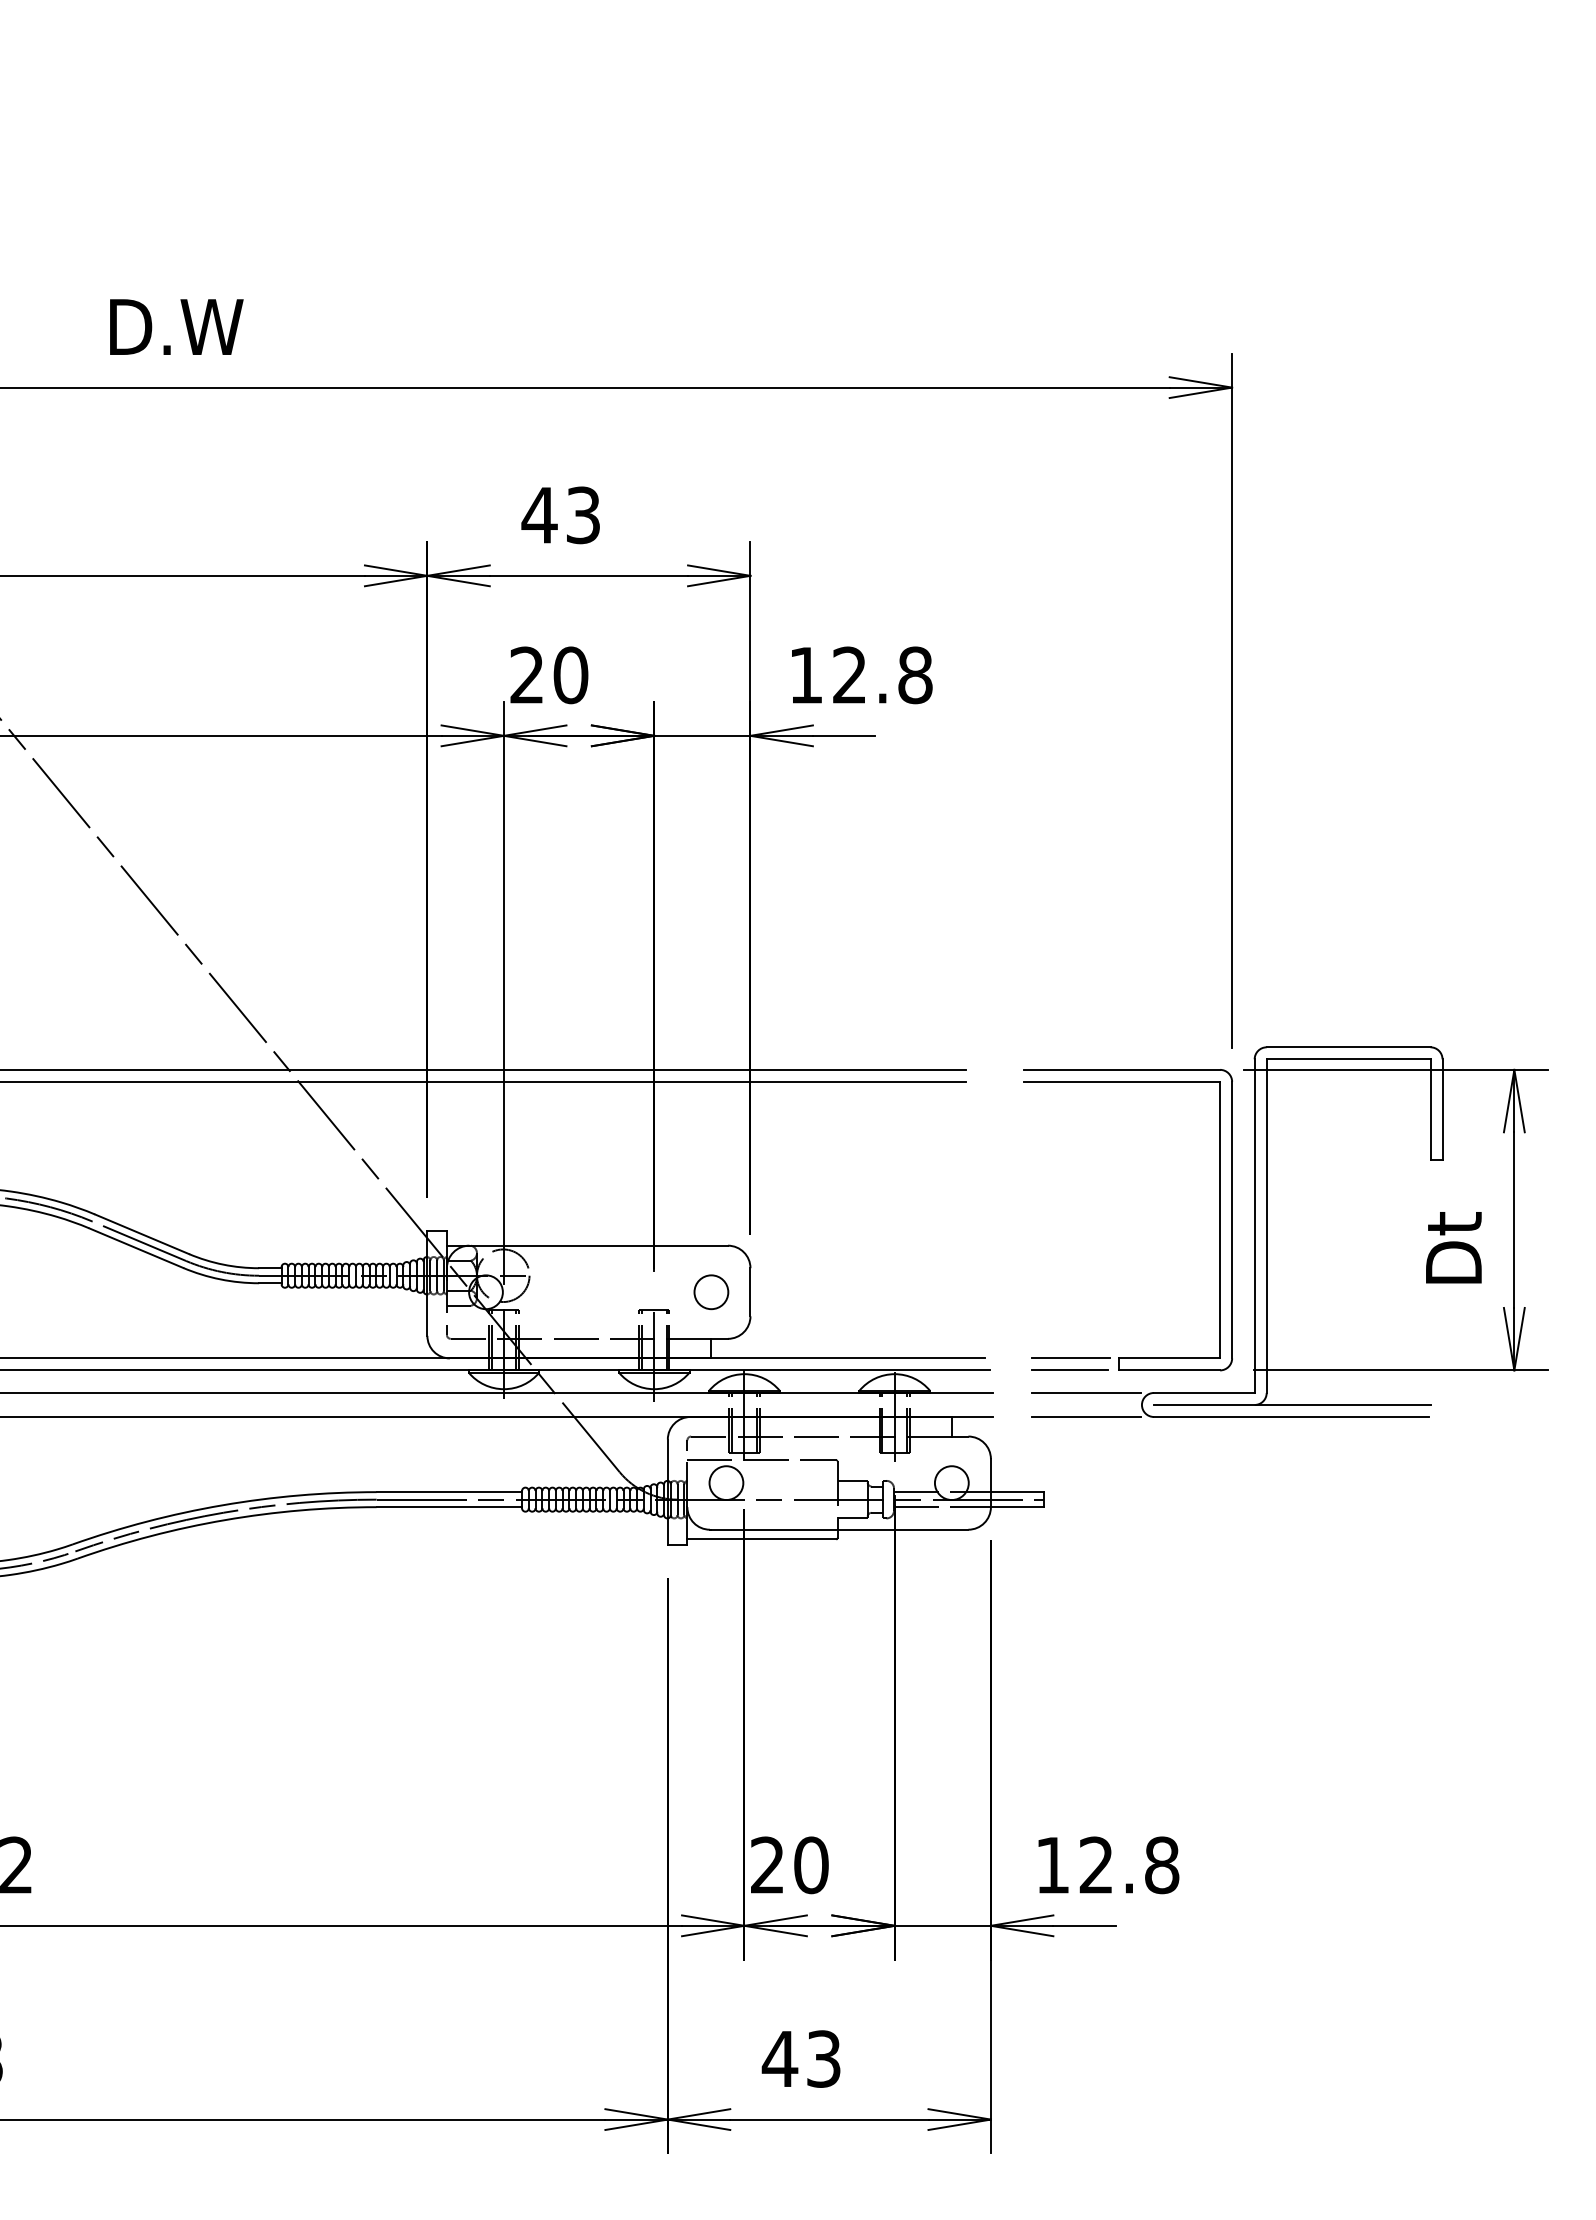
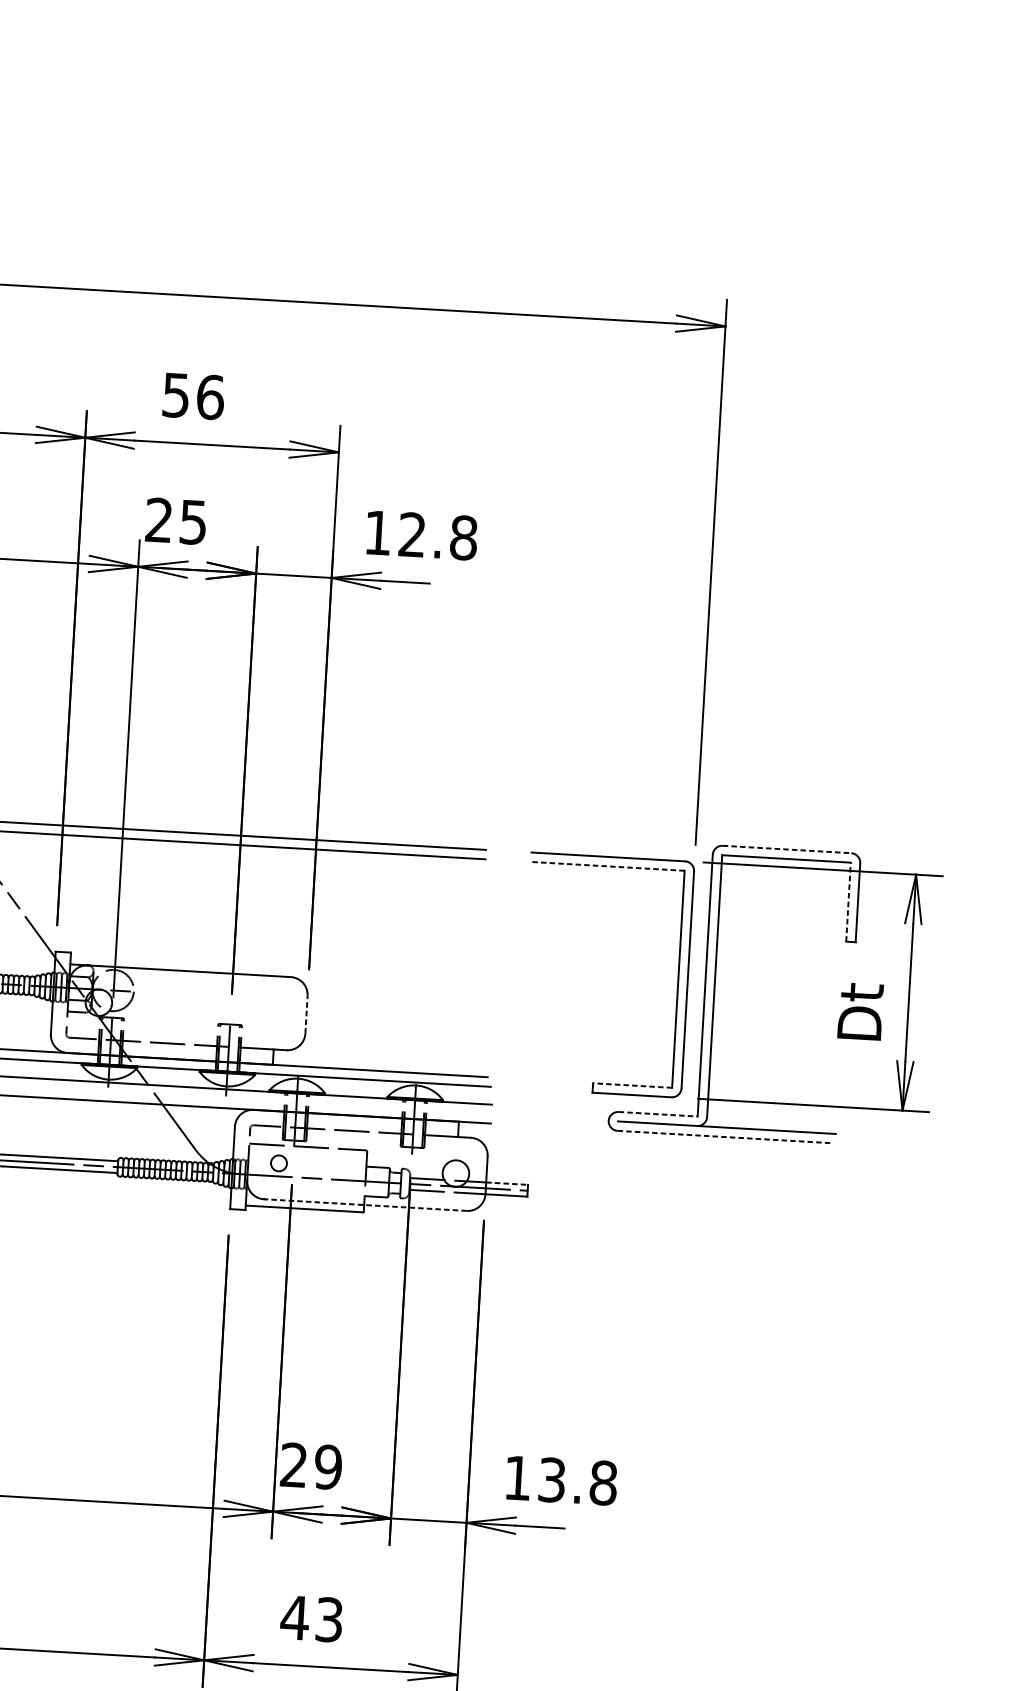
text: (561, 515) -> (193, 396), 43 -> 56
text: (570, 675) -> (193, 522), 20 -> 25
line: (1348, 1047) -> (786, 849), solid -> dashed
line: (1122, 1081) -> (608, 866), solid -> dashed
line: (1430, 1109) -> (848, 902), solid -> dashed
line: (750, 1291) -> (306, 1014), solid -> dashed
circle: (711, 1292) -> (275, 1013), removed
line: (1070, 1358) -> (554, 1081), removed
line: (1169, 1358) -> (632, 1085), solid -> dashed
line: (1069, 1369) -> (553, 1089), removed
line: (1086, 1392) -> (565, 1108), removed
line: (1204, 1392) -> (658, 1113), solid -> dashed
line: (1086, 1417) -> (564, 1128), removed
line: (1291, 1417) -> (725, 1137), solid -> dashed
circle: (726, 1483) -> (279, 1163), size x0.6
line: (1017, 1492) -> (507, 1183), solid -> dashed
line: (838, 1529) -> (364, 1204), solid -> dashed
text: (811, 1865) -> (328, 1467), 20 -> 29
text: (1095, 1865) -> (551, 1480), 12.8 -> 13.8

